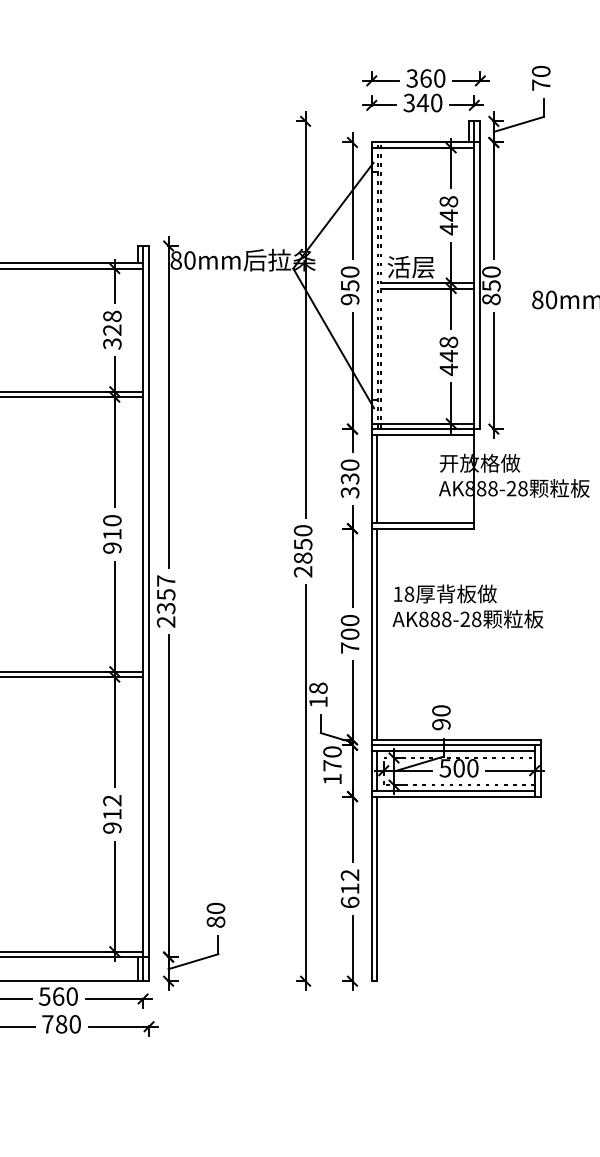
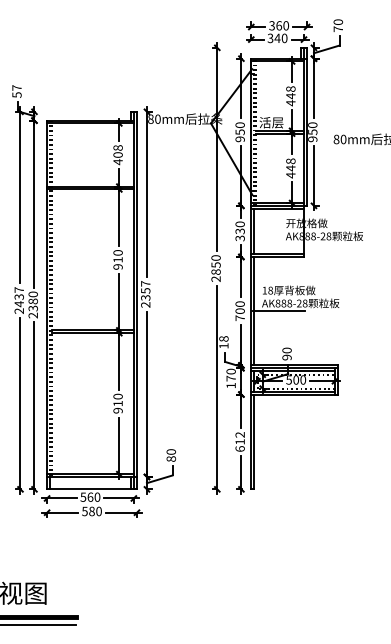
text: (490, 299) -> (312, 139), 850 -> 950
text: (111, 336) -> (117, 158), 328 -> 408
line: (424, 634) -> (278, 311), added
text: (111, 800) -> (117, 396), 912 -> 910
text: (46, 1024) -> (84, 511), 780 -> 580

